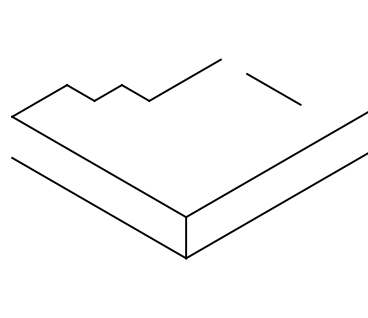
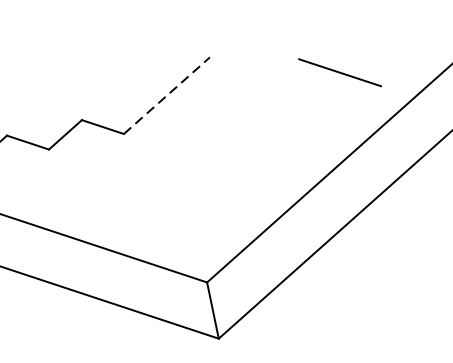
line: (185, 80) -> (167, 95), solid -> dashed
line: (273, 89) -> (339, 73), moved

